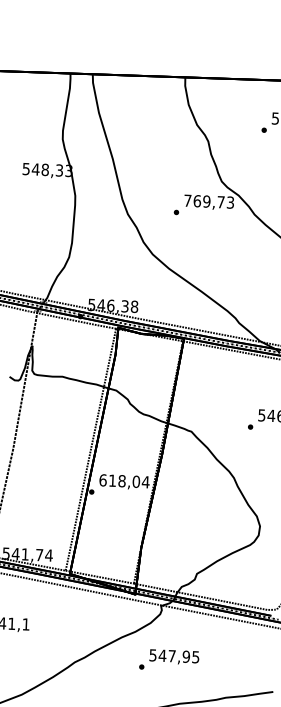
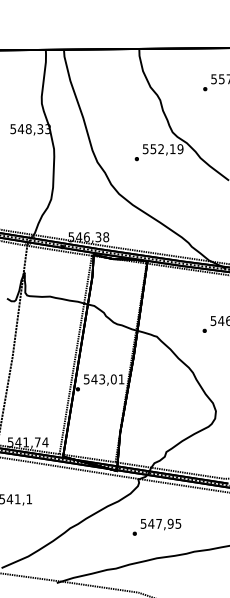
text: (208, 202) -> (162, 149), 769,73 -> 552,19
text: (123, 481) -> (103, 379), 618,04 -> 543,01
text: (168, 659) -> (156, 526), moved

